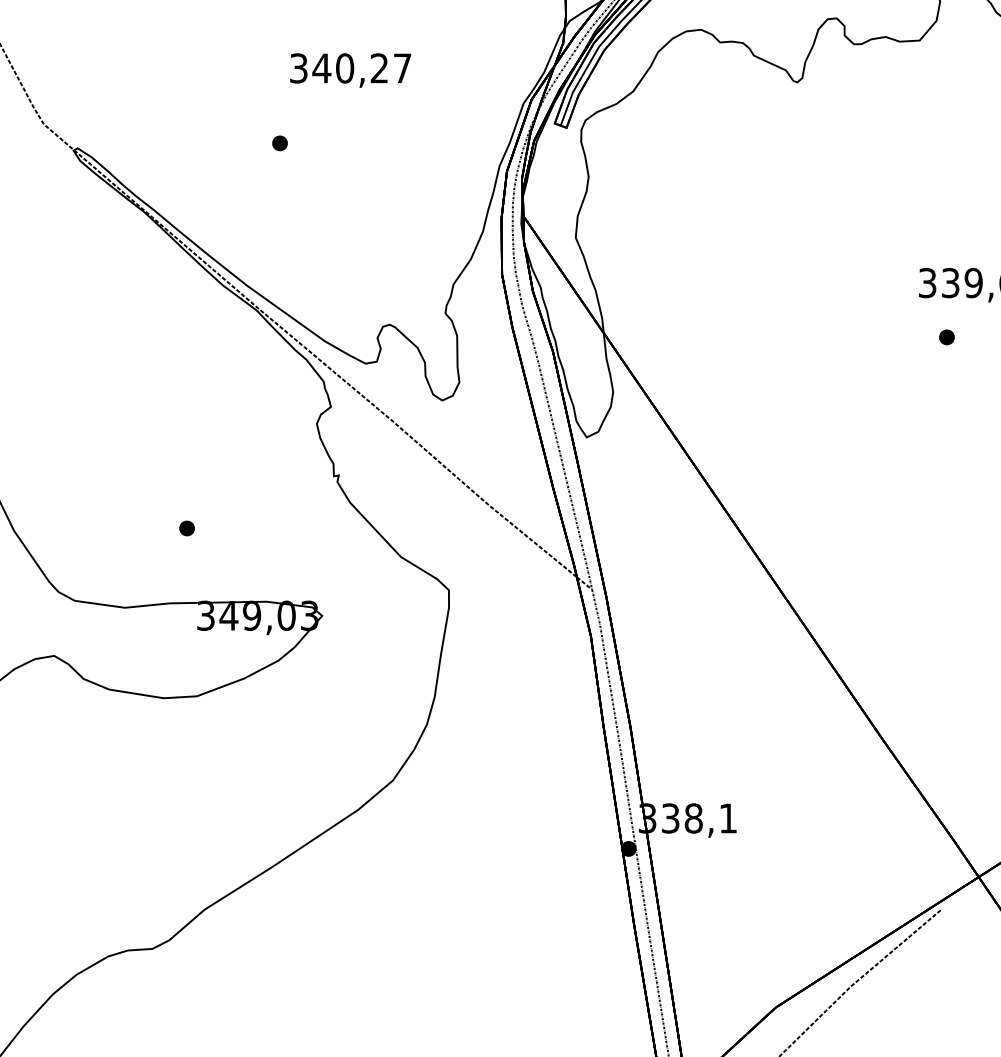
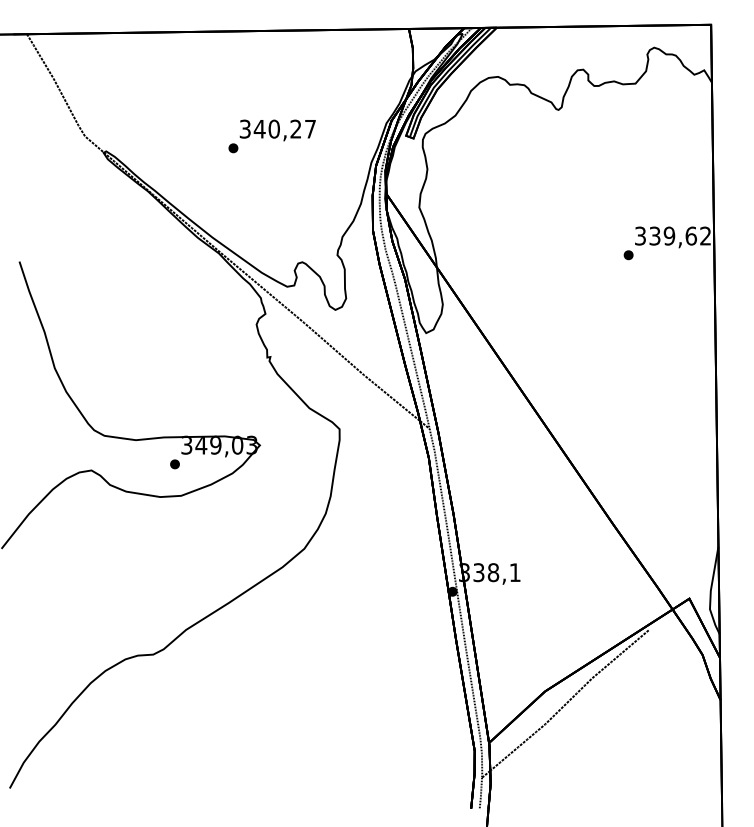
text: (350, 70) -> (277, 130), moved
part: (946, 337) -> (628, 255), moved
part: (186, 528) -> (174, 464), moved

